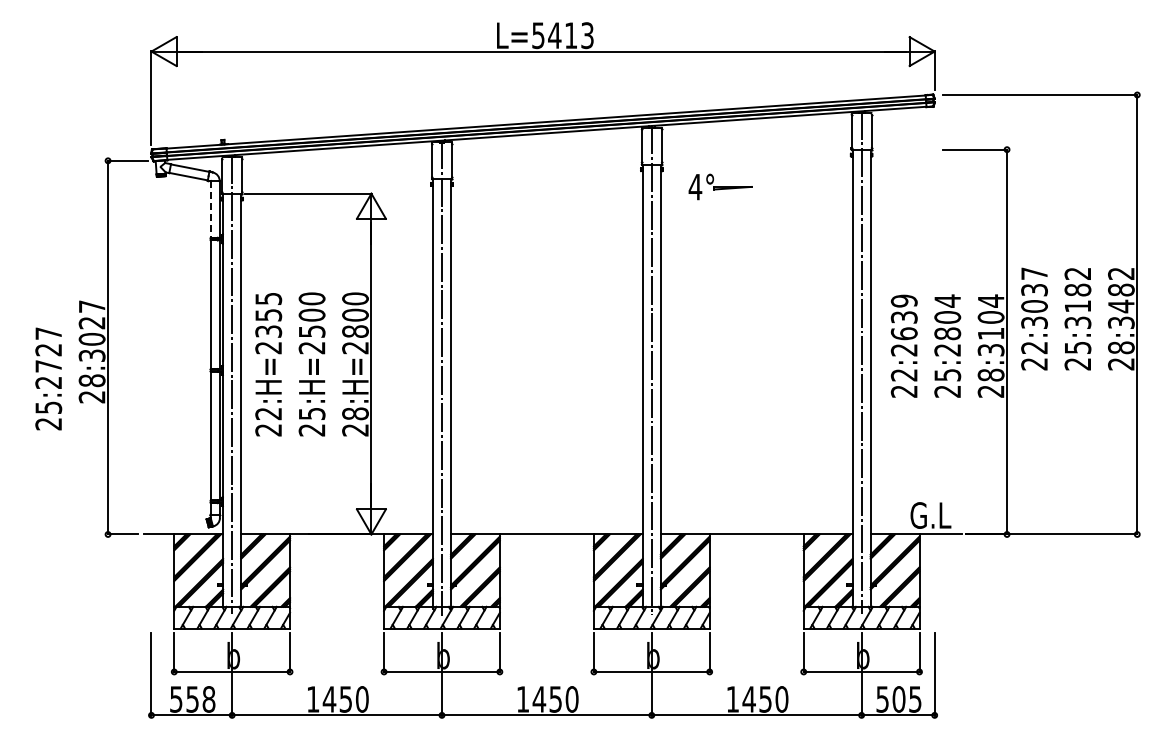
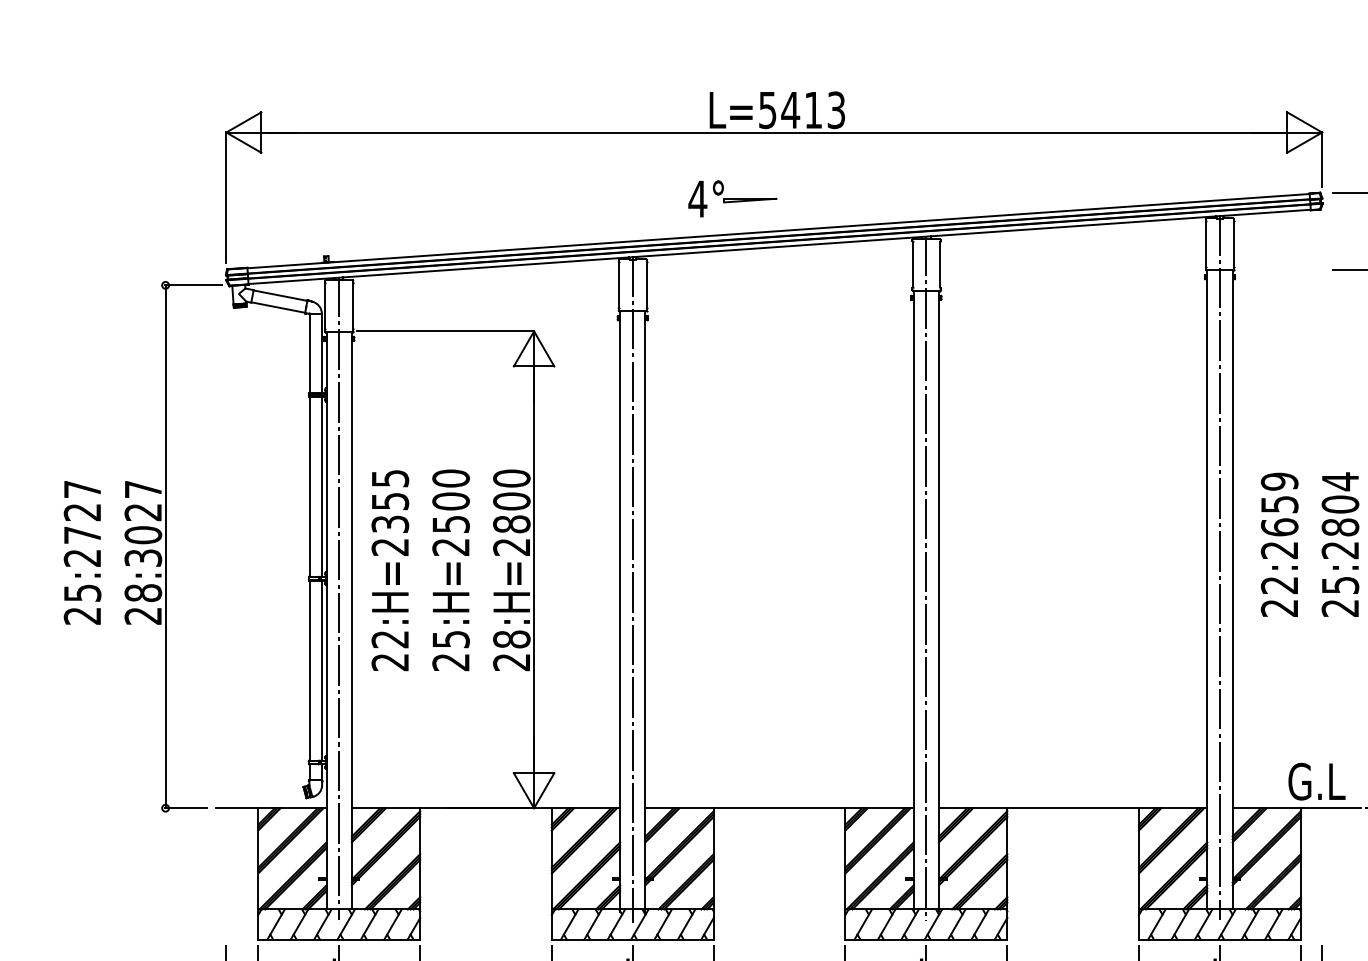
part: (720, 186) -> (732, 198), moved
line: (211, 209) -> (310, 353), dashed -> solid
text: (903, 317) -> (1278, 504), 22:2639 -> 22:2659
text: (48, 378) -> (82, 552), moved

